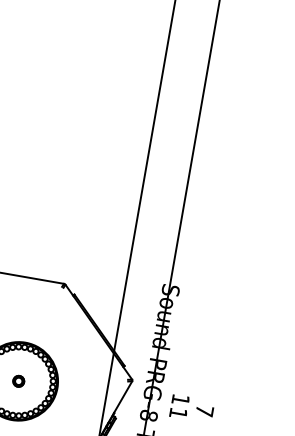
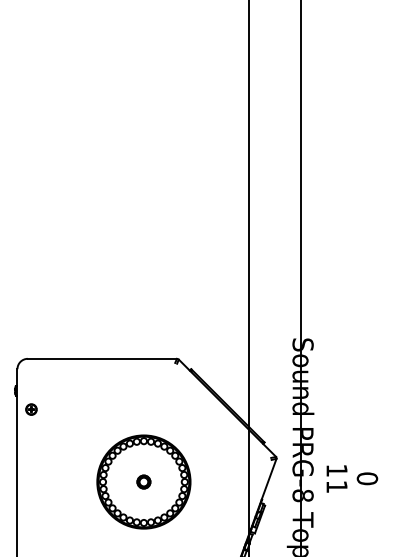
text: (204, 410) -> (367, 478), 7 -> 0

